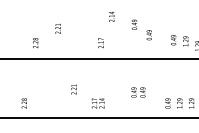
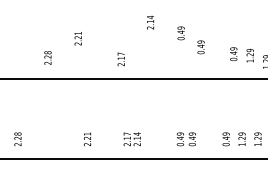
text: (100, 43) -> (120, 59), moved
text: (73, 89) -> (86, 139), moved
text: (138, 92) -> (186, 139), moved
text: (23, 103) -> (16, 139), moved

